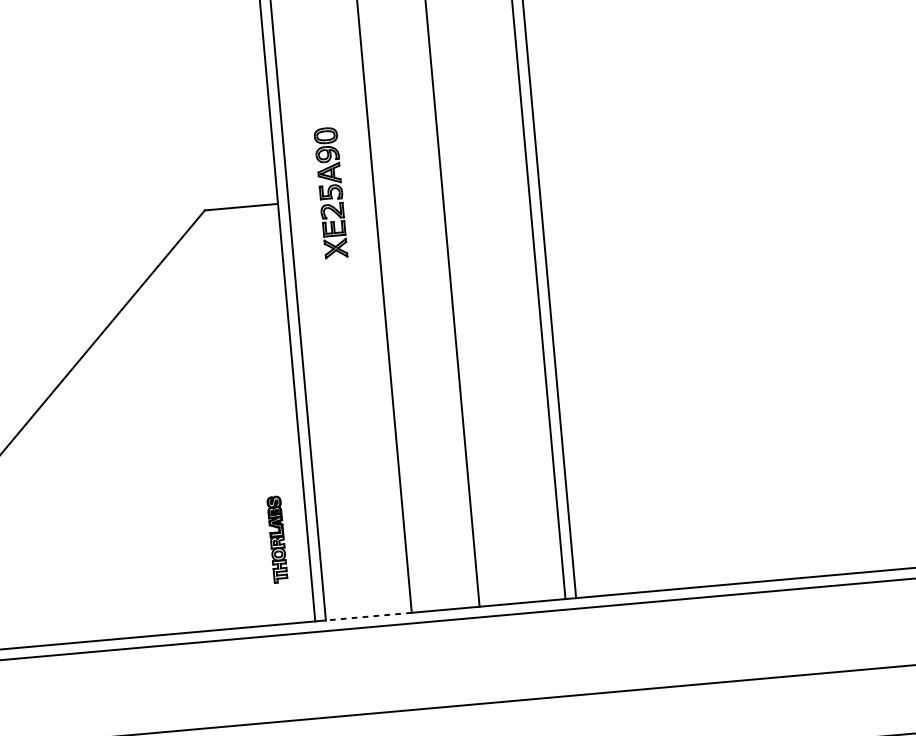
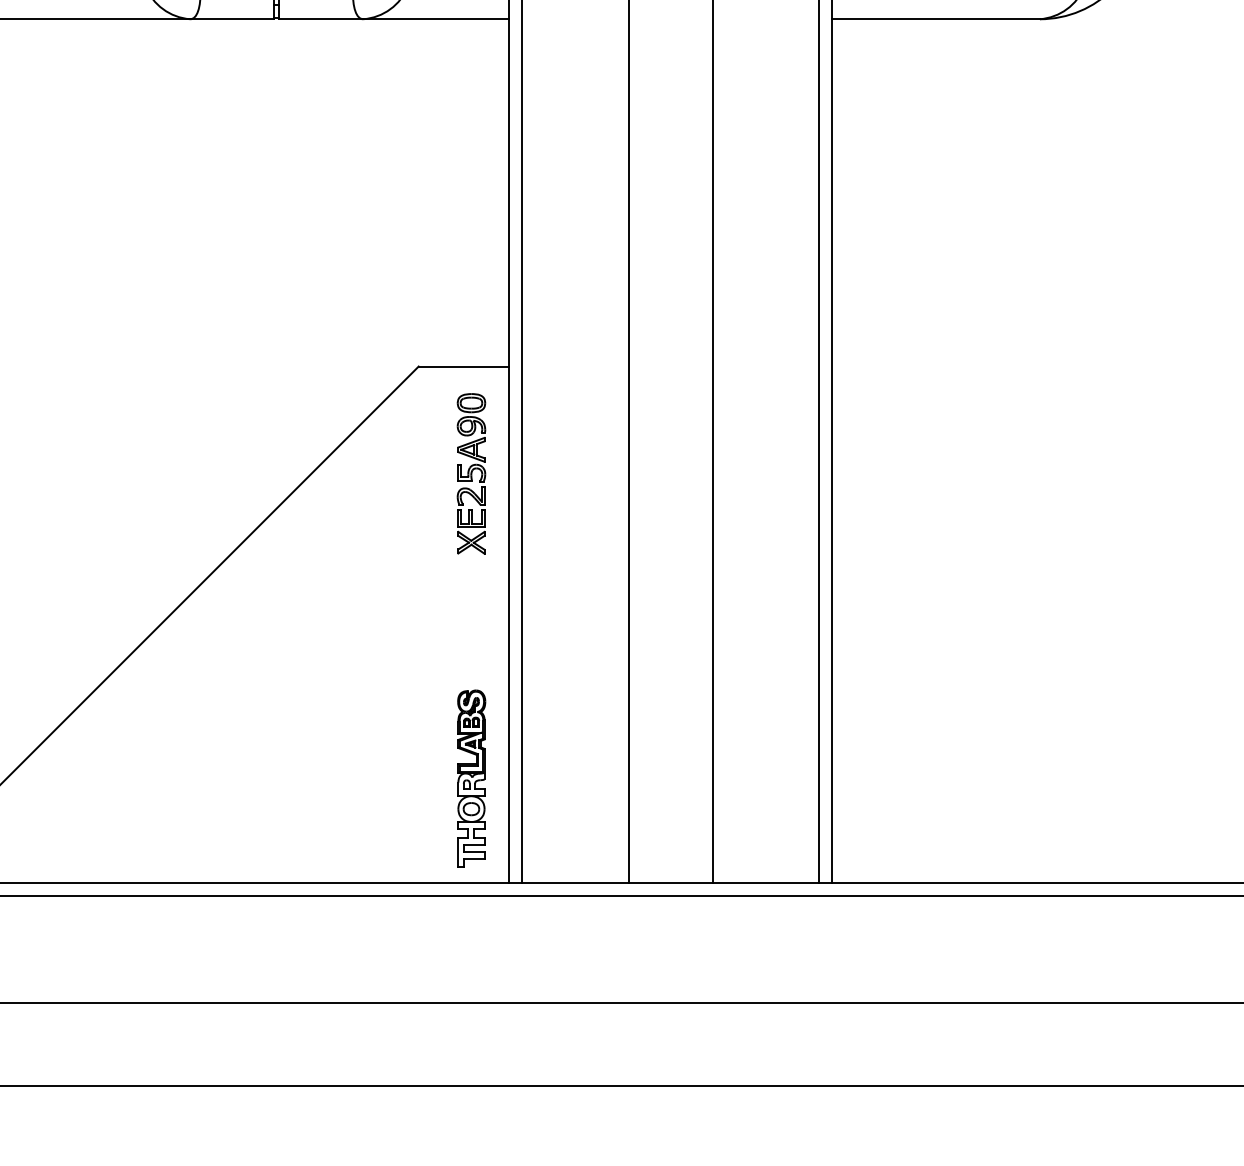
part: (331, 192) -> (471, 473), moved
part: (277, 539) -> (471, 778), size x1.67
line: (368, 616) -> (574, 883), dashed -> solid

